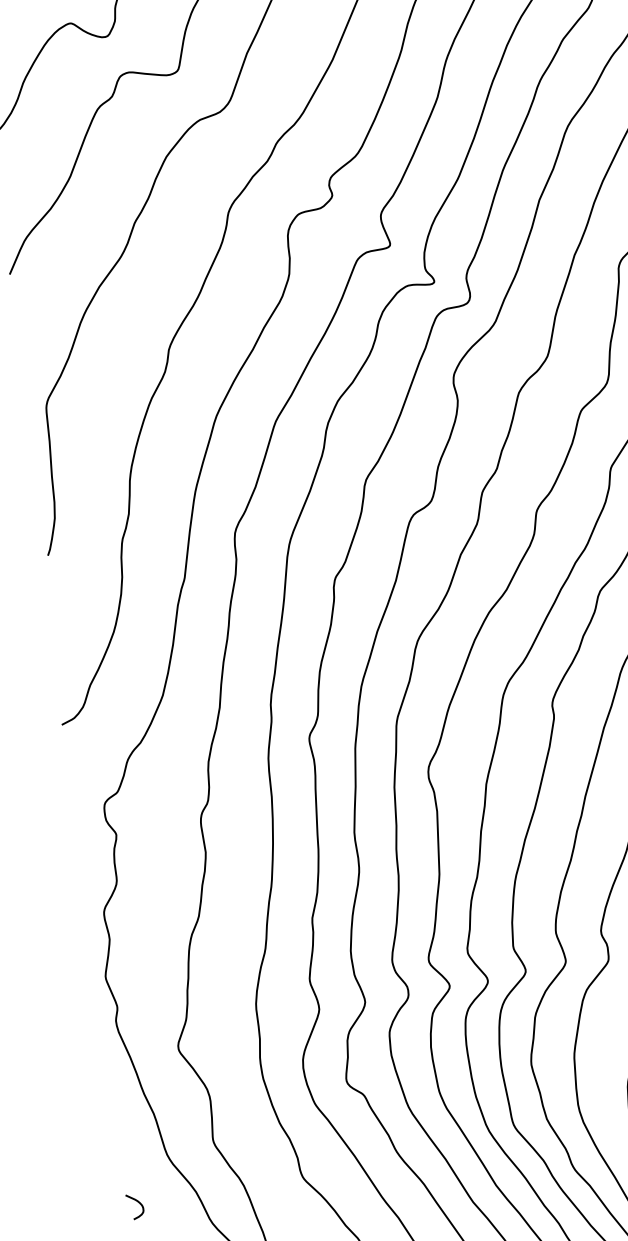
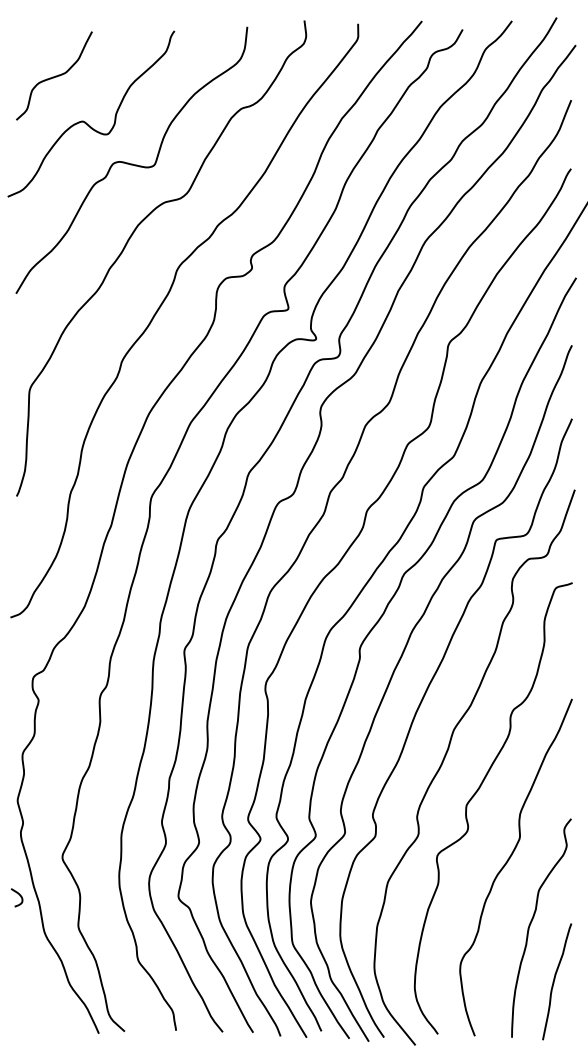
curve: (136, 1201) -> (18, 894), moved

